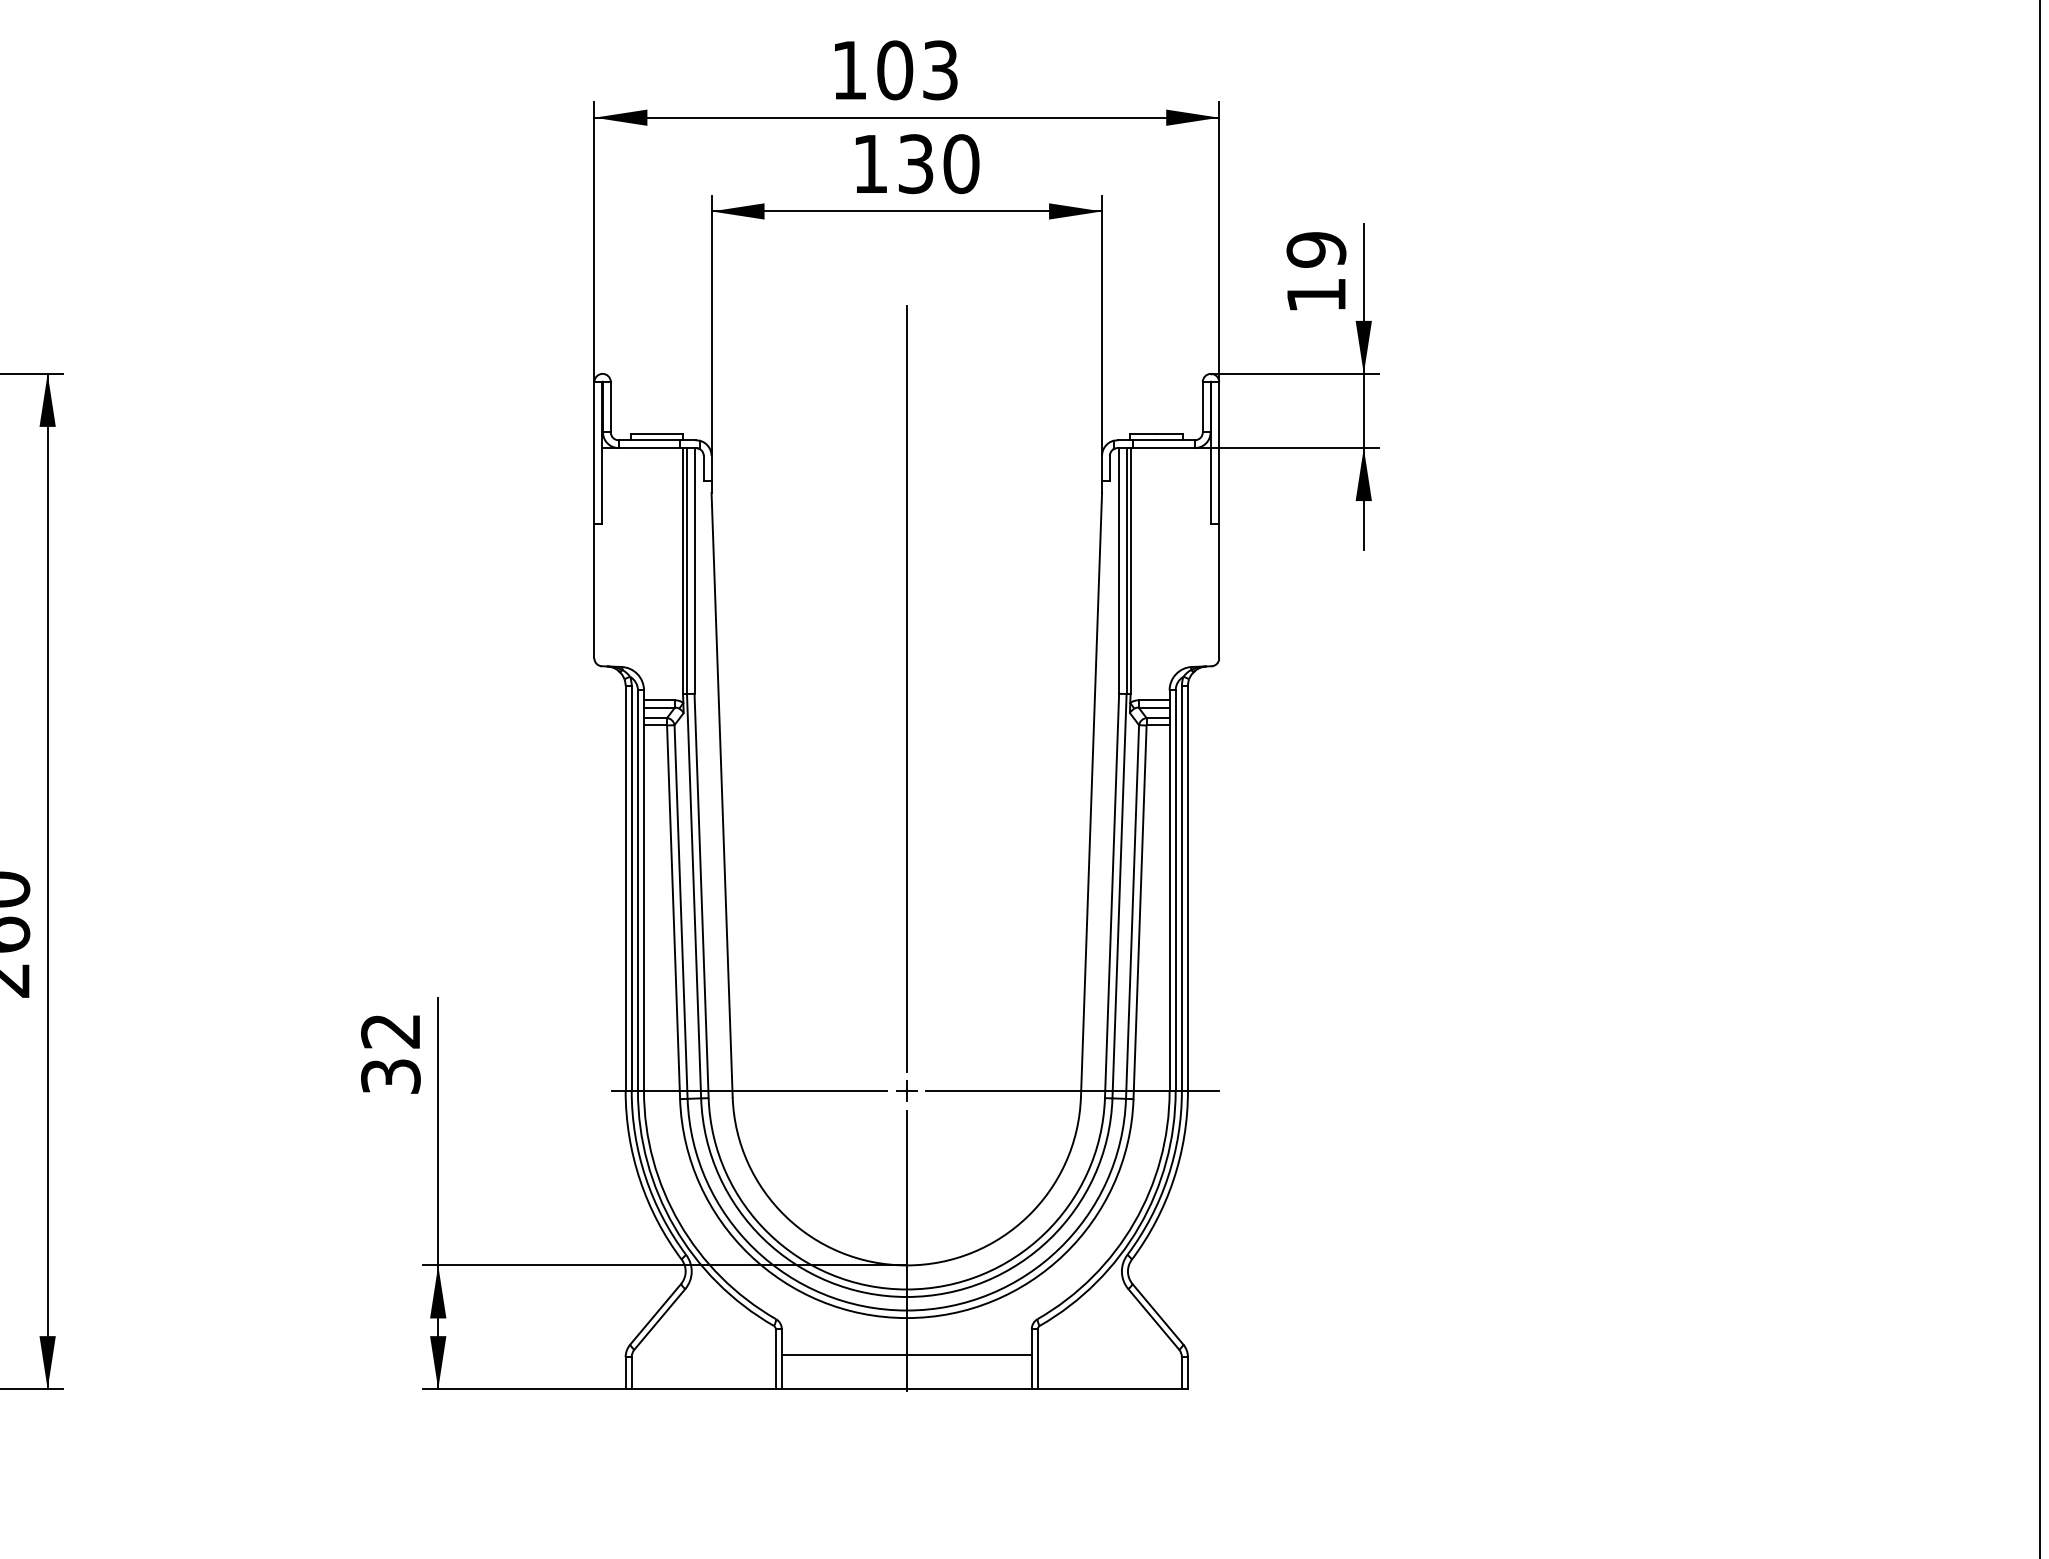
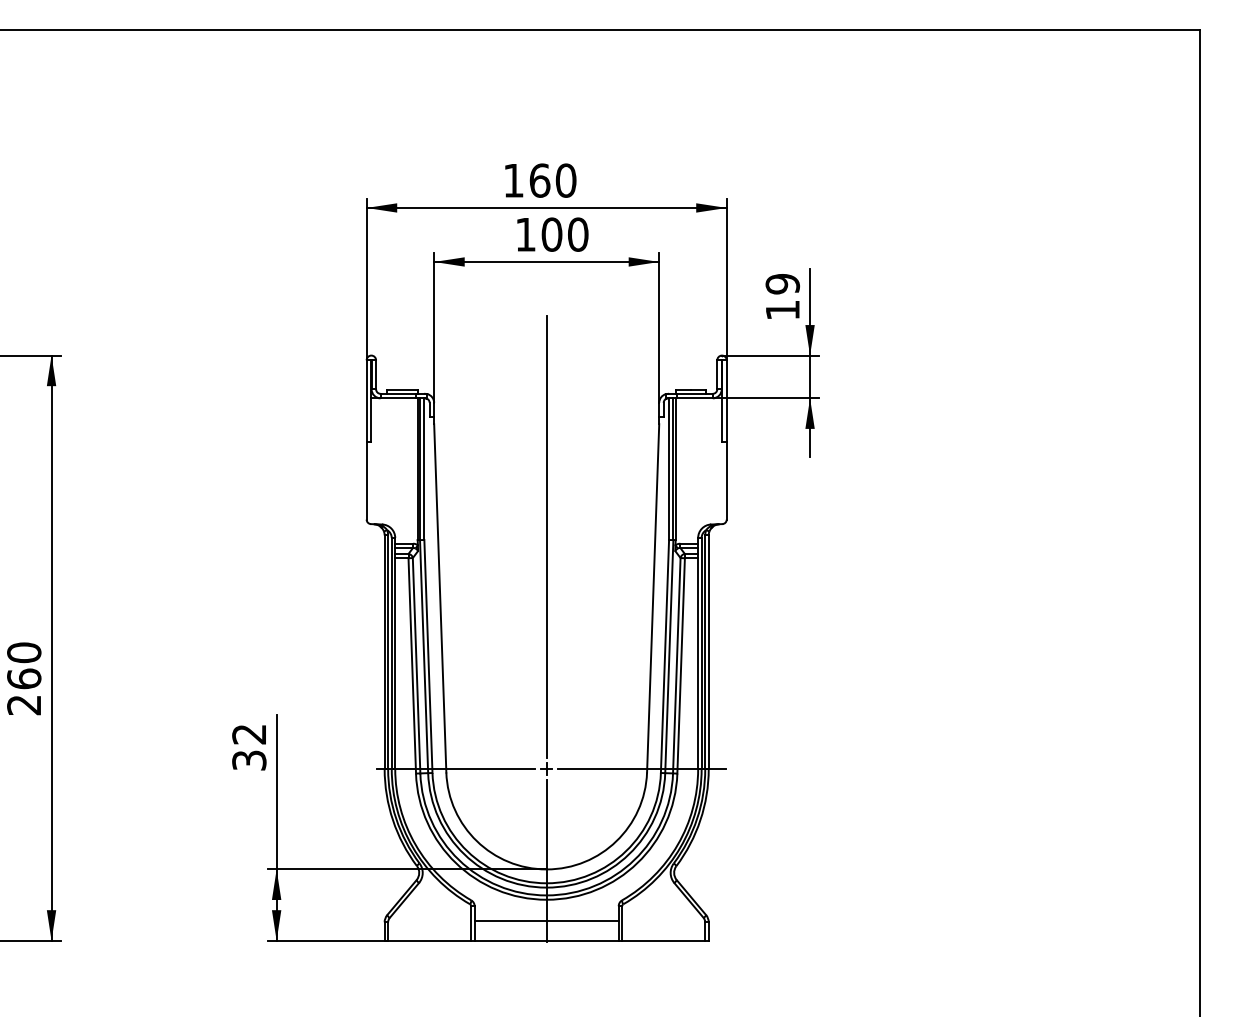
text: (916, 70) -> (552, 180), 103 -> 160
text: (915, 163) -> (551, 234), 130 -> 100

